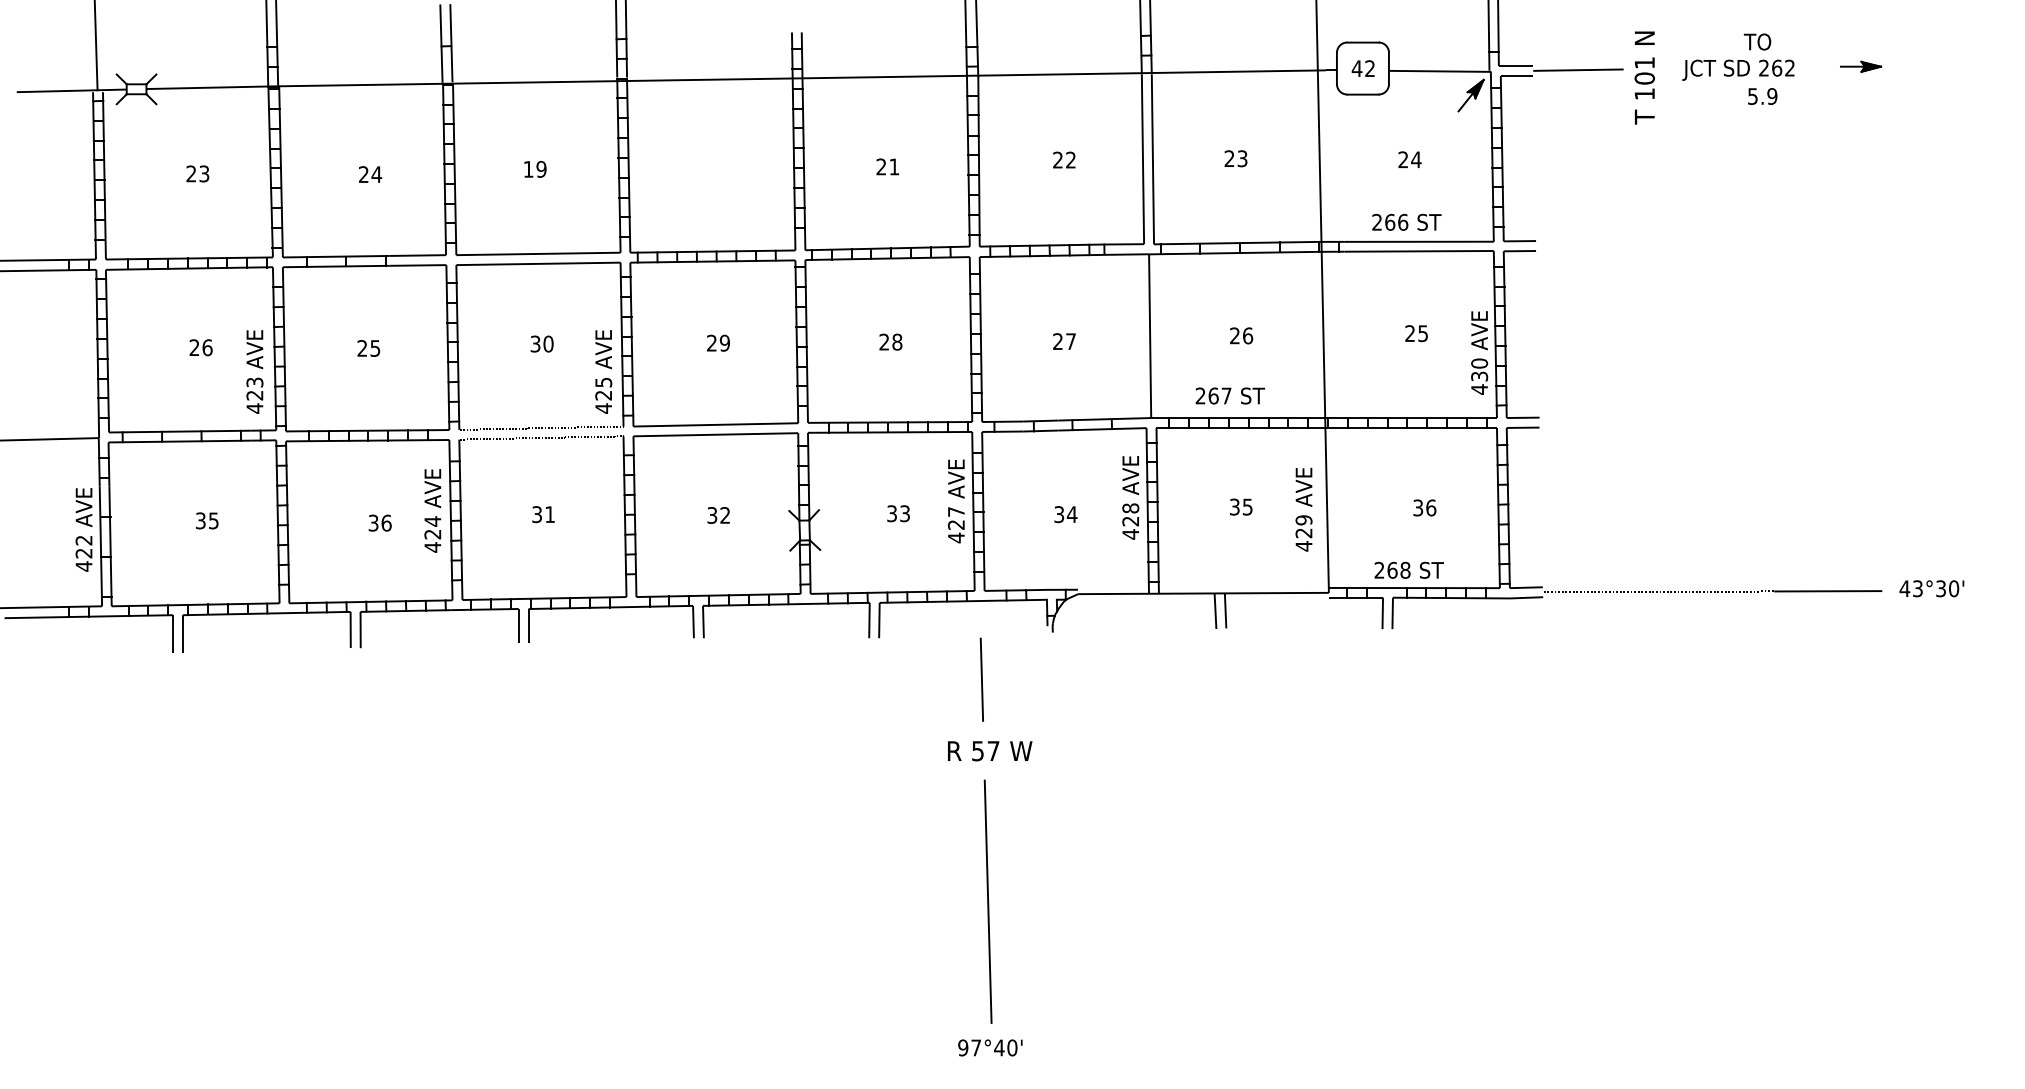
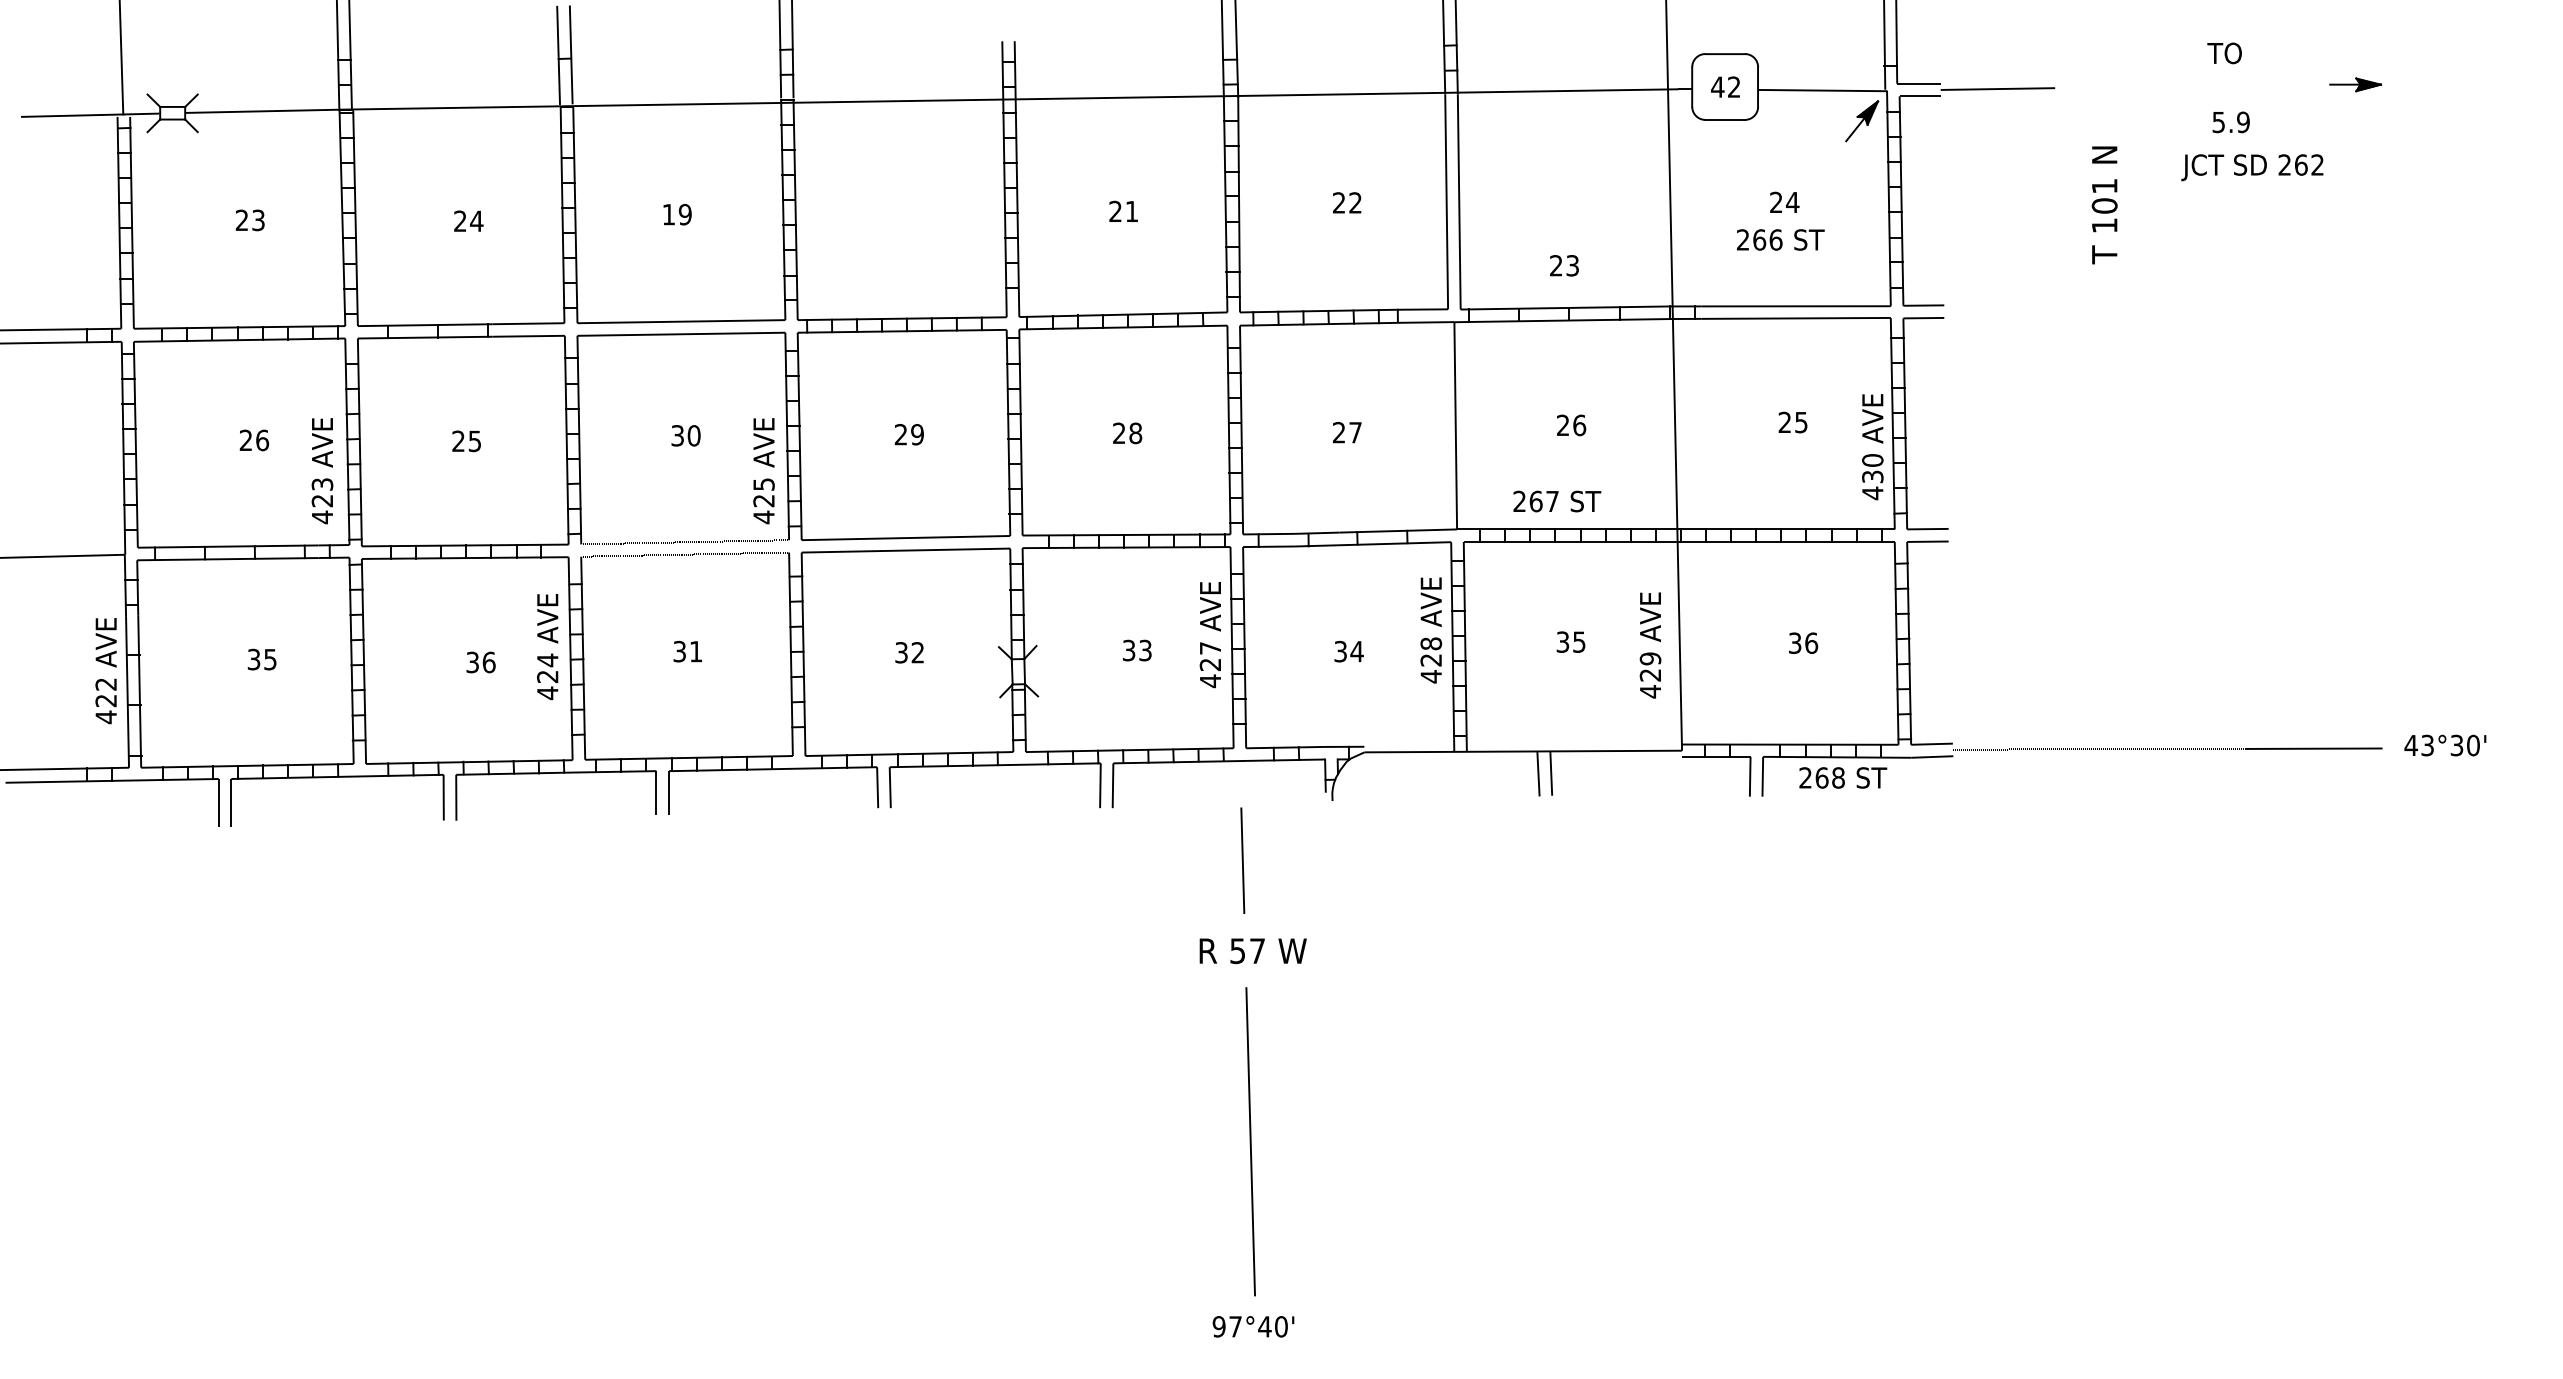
text: (1738, 69) -> (2252, 166), moved
text: (1644, 77) -> (2104, 204), moved
text: (1235, 158) -> (1563, 265), moved
text: (1406, 221) -> (1780, 238), moved
text: (1408, 569) -> (1842, 776), moved

